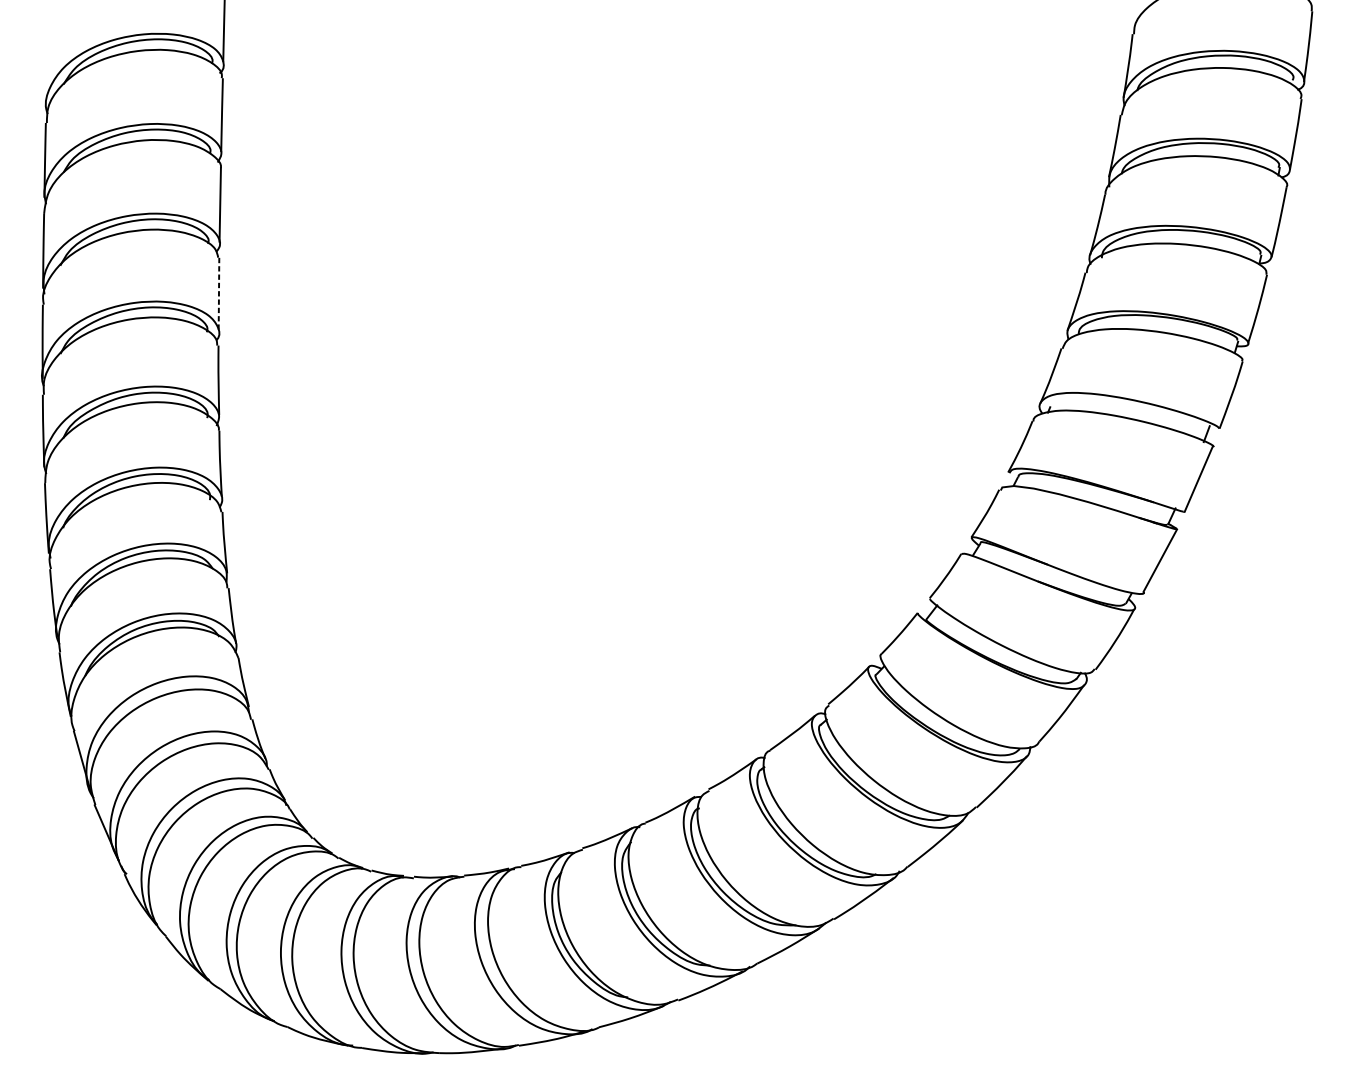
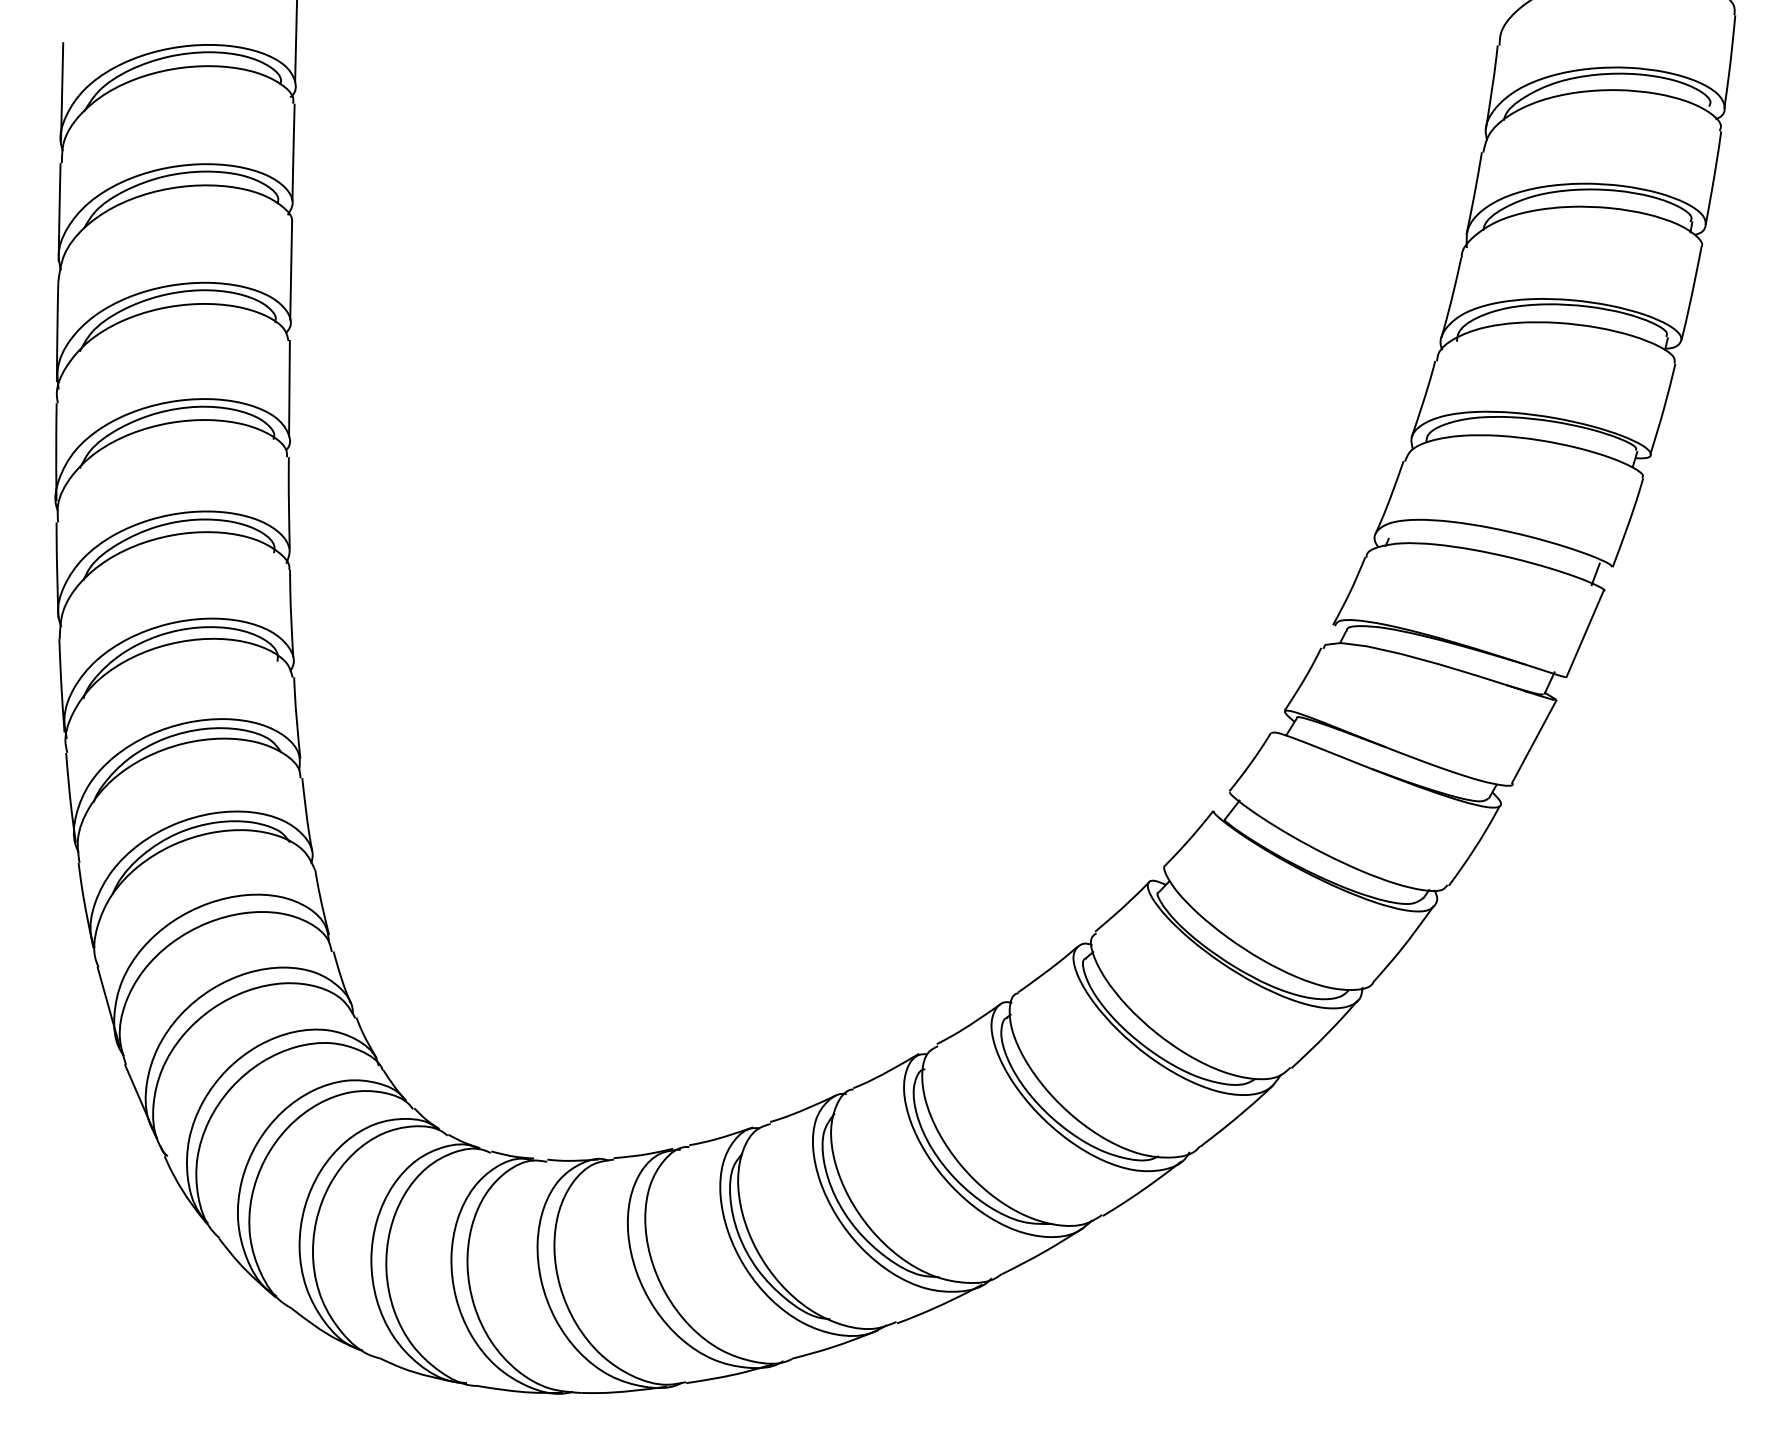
line: (47, 69) -> (62, 92), added
line: (218, 293) -> (289, 388), dashed -> solid

